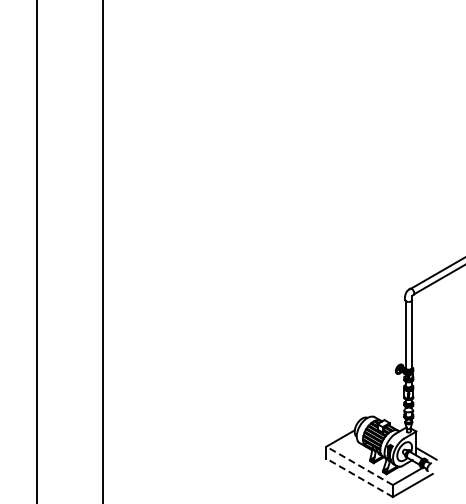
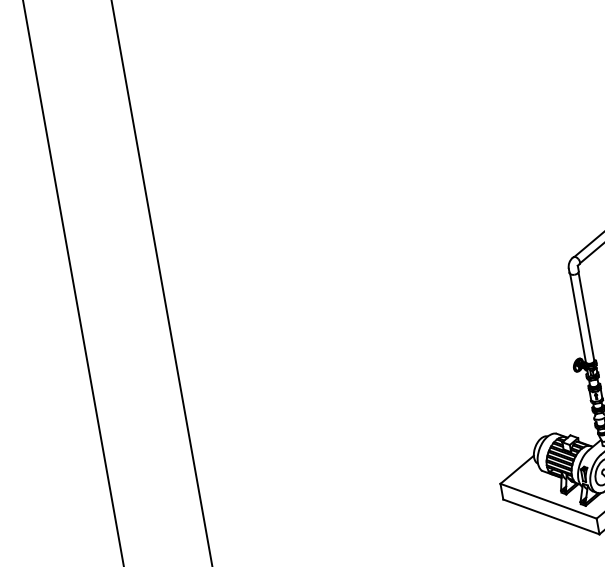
line: (359, 465) -> (548, 500), dashed -> solid
line: (359, 477) -> (551, 516), dashed -> solid

